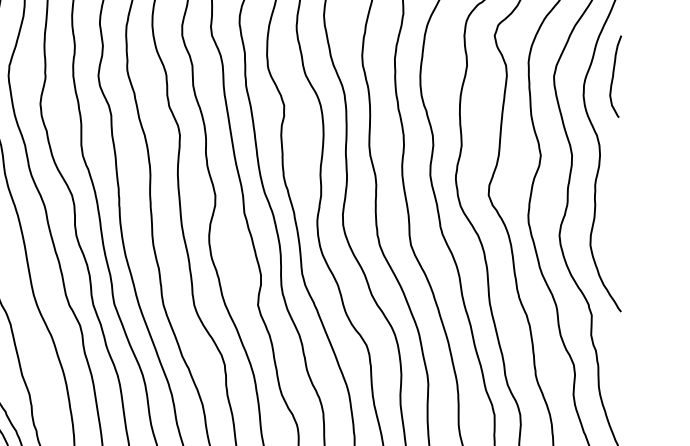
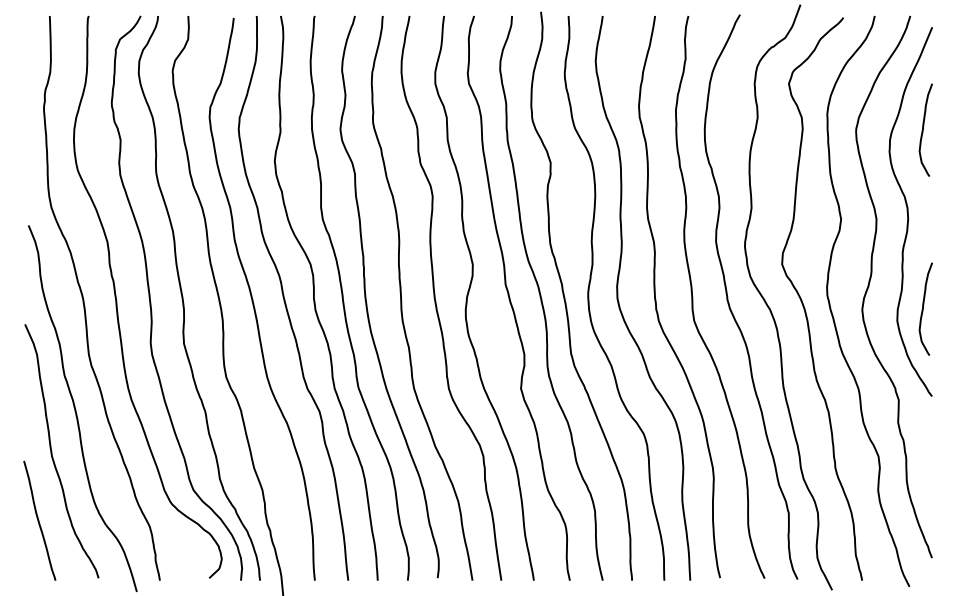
curve: (613, 234) -> (923, 308), added

